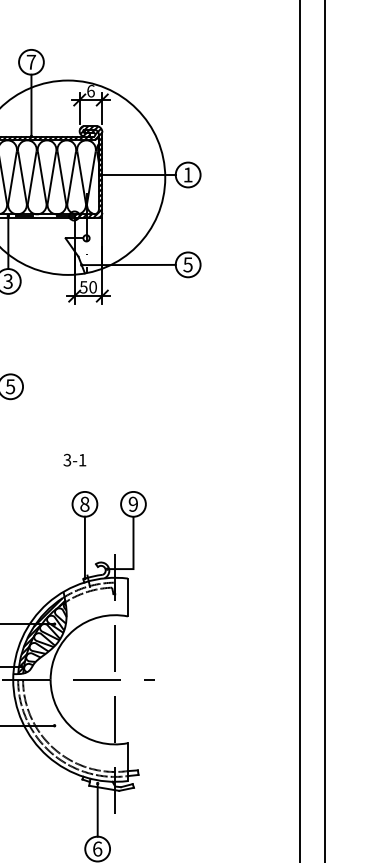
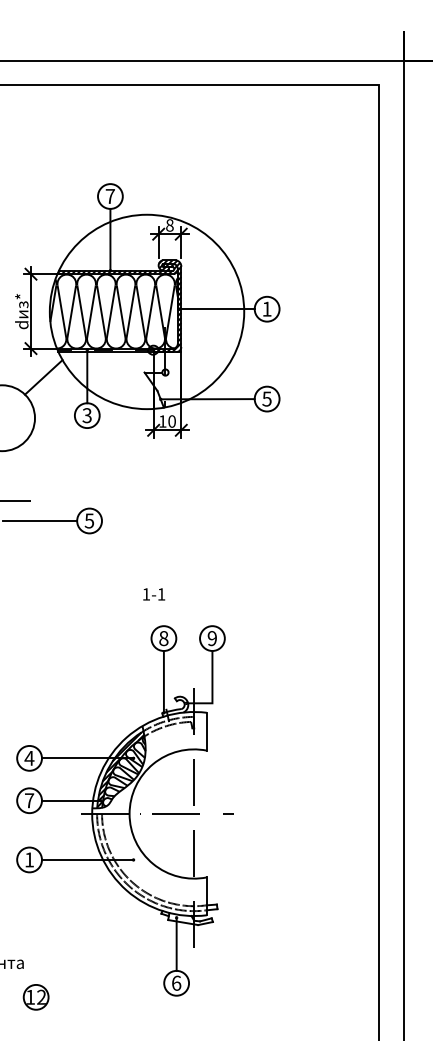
text: (90, 91) -> (169, 225), 6 -> 8
text: (83, 287) -> (162, 421), 50 -> 10
text: (67, 460) -> (146, 594), 3-1 -> 1-1

